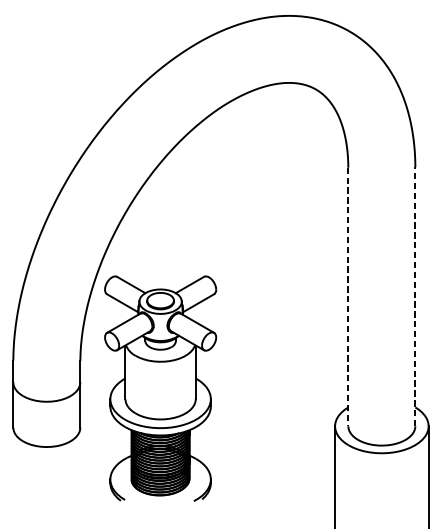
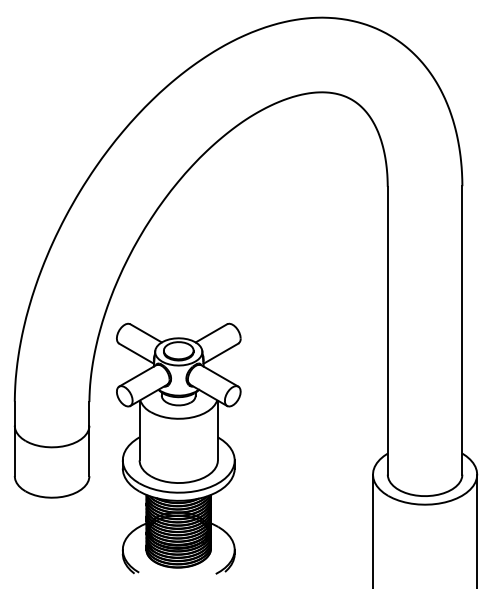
line: (415, 295) -> (462, 329), dashed -> solid
line: (348, 296) -> (387, 330), dashed -> solid
part: (160, 388) -> (178, 448), moved

